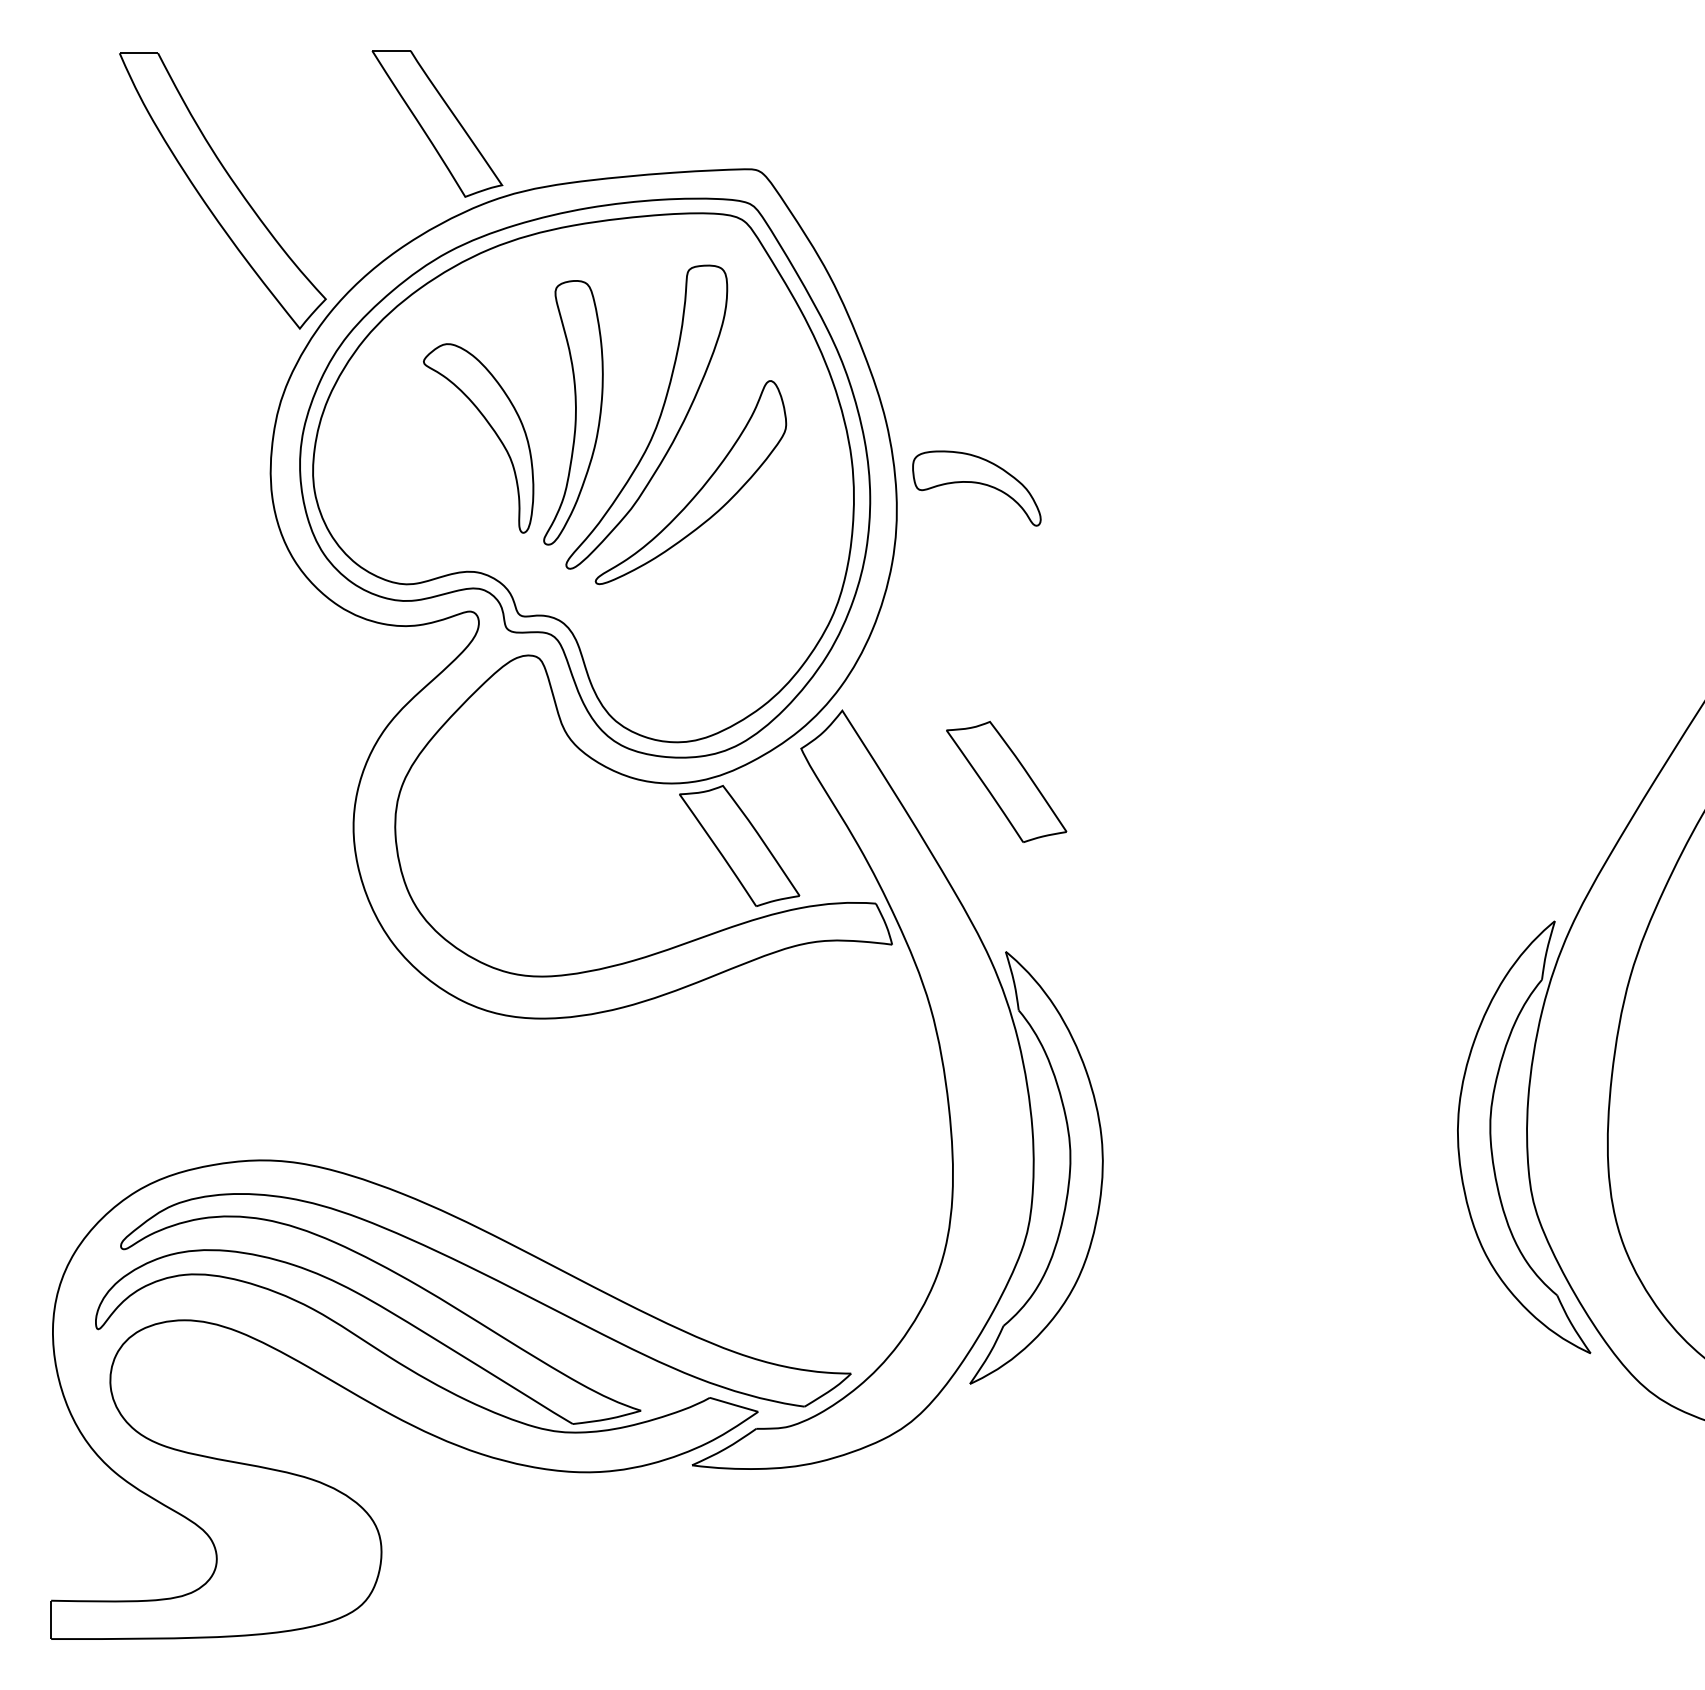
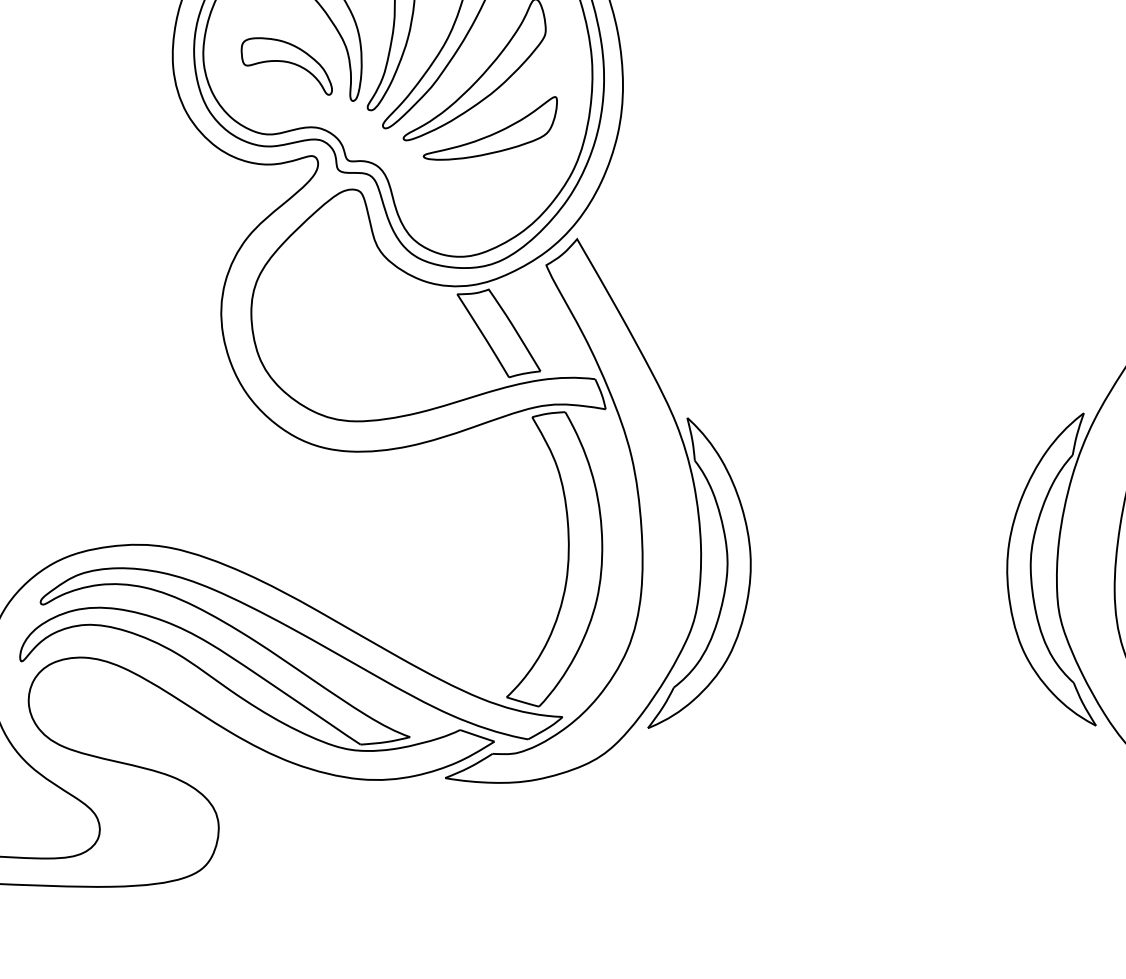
part: (976, 488) -> (286, 66), moved
part: (719, 569) -> (493, 133), added
part: (1006, 781) -> (693, 295), removed
part: (848, 1155) -> (567, 559), added

